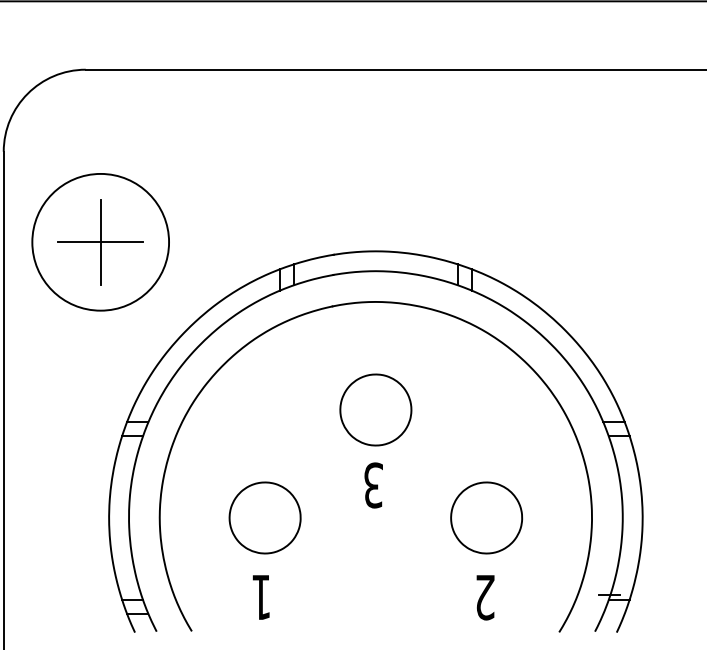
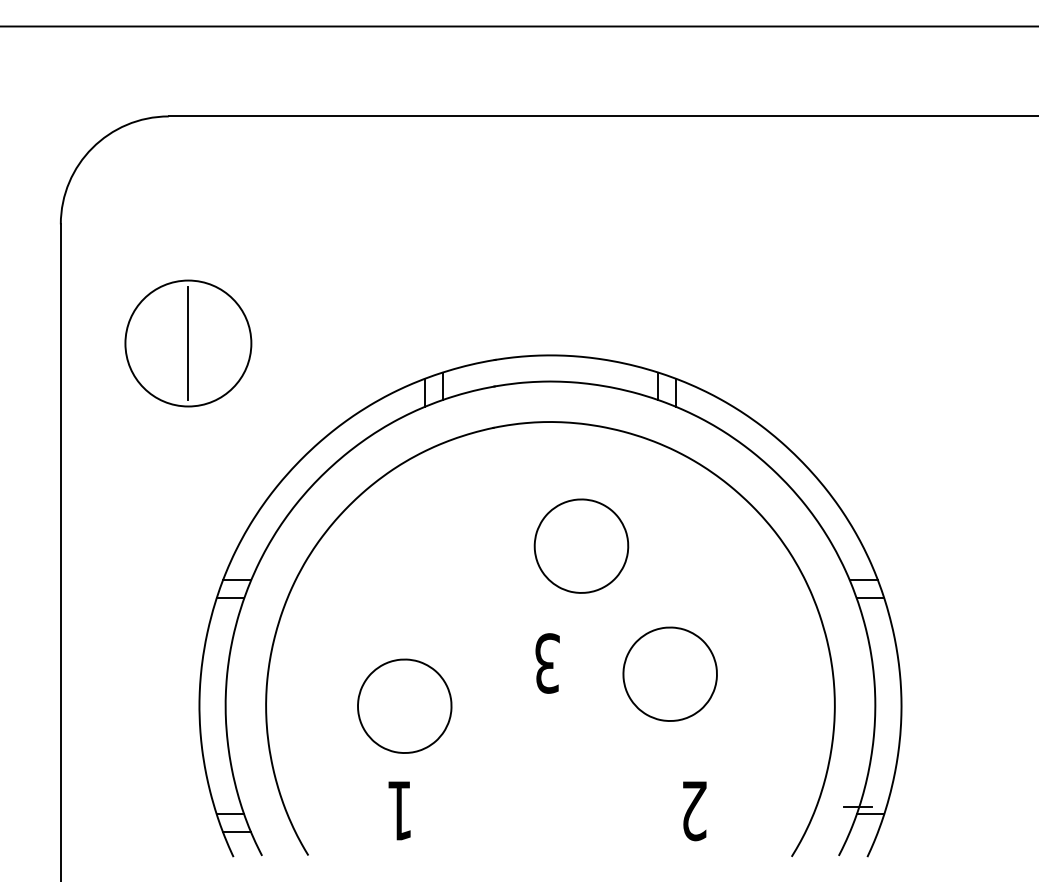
circle: (100, 242) -> (188, 343), size x0.7
line: (100, 242) -> (188, 343), removed
part: (375, 409) -> (581, 545), moved
part: (486, 517) -> (669, 673), moved

